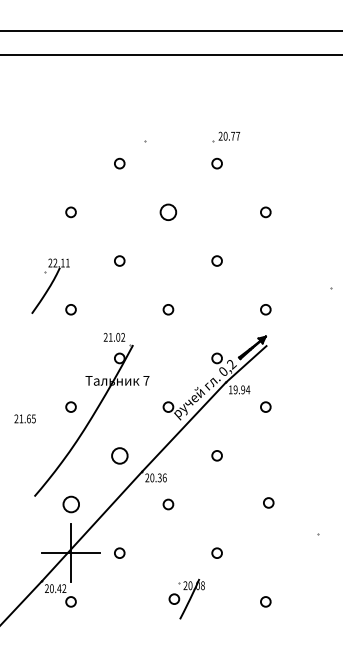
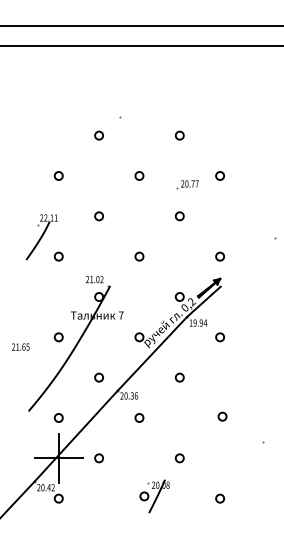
part: (226, 136) -> (187, 184), moved
part: (168, 211) -> (139, 175), size x0.62
part: (118, 455) -> (98, 377), size x0.62
part: (70, 503) -> (58, 417), size x0.62

